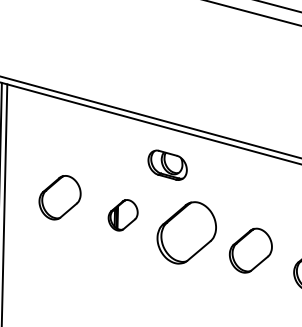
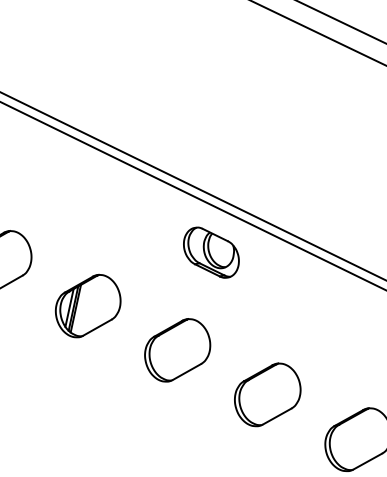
part: (167, 164) -> (211, 251), moved
part: (122, 215) -> (87, 306), size x1.43
part: (186, 232) -> (177, 349), size x0.71

